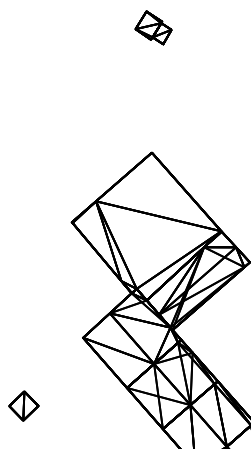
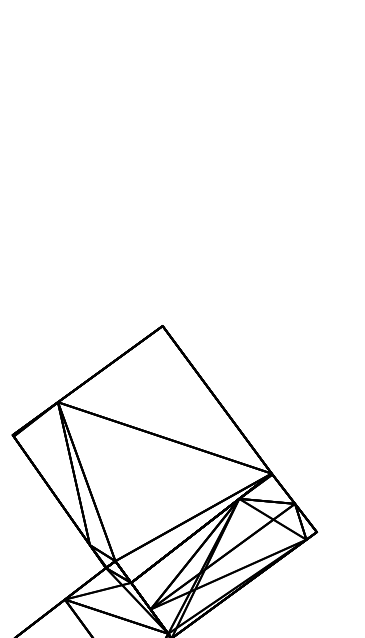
part: (153, 27) -> (184, 108), removed

